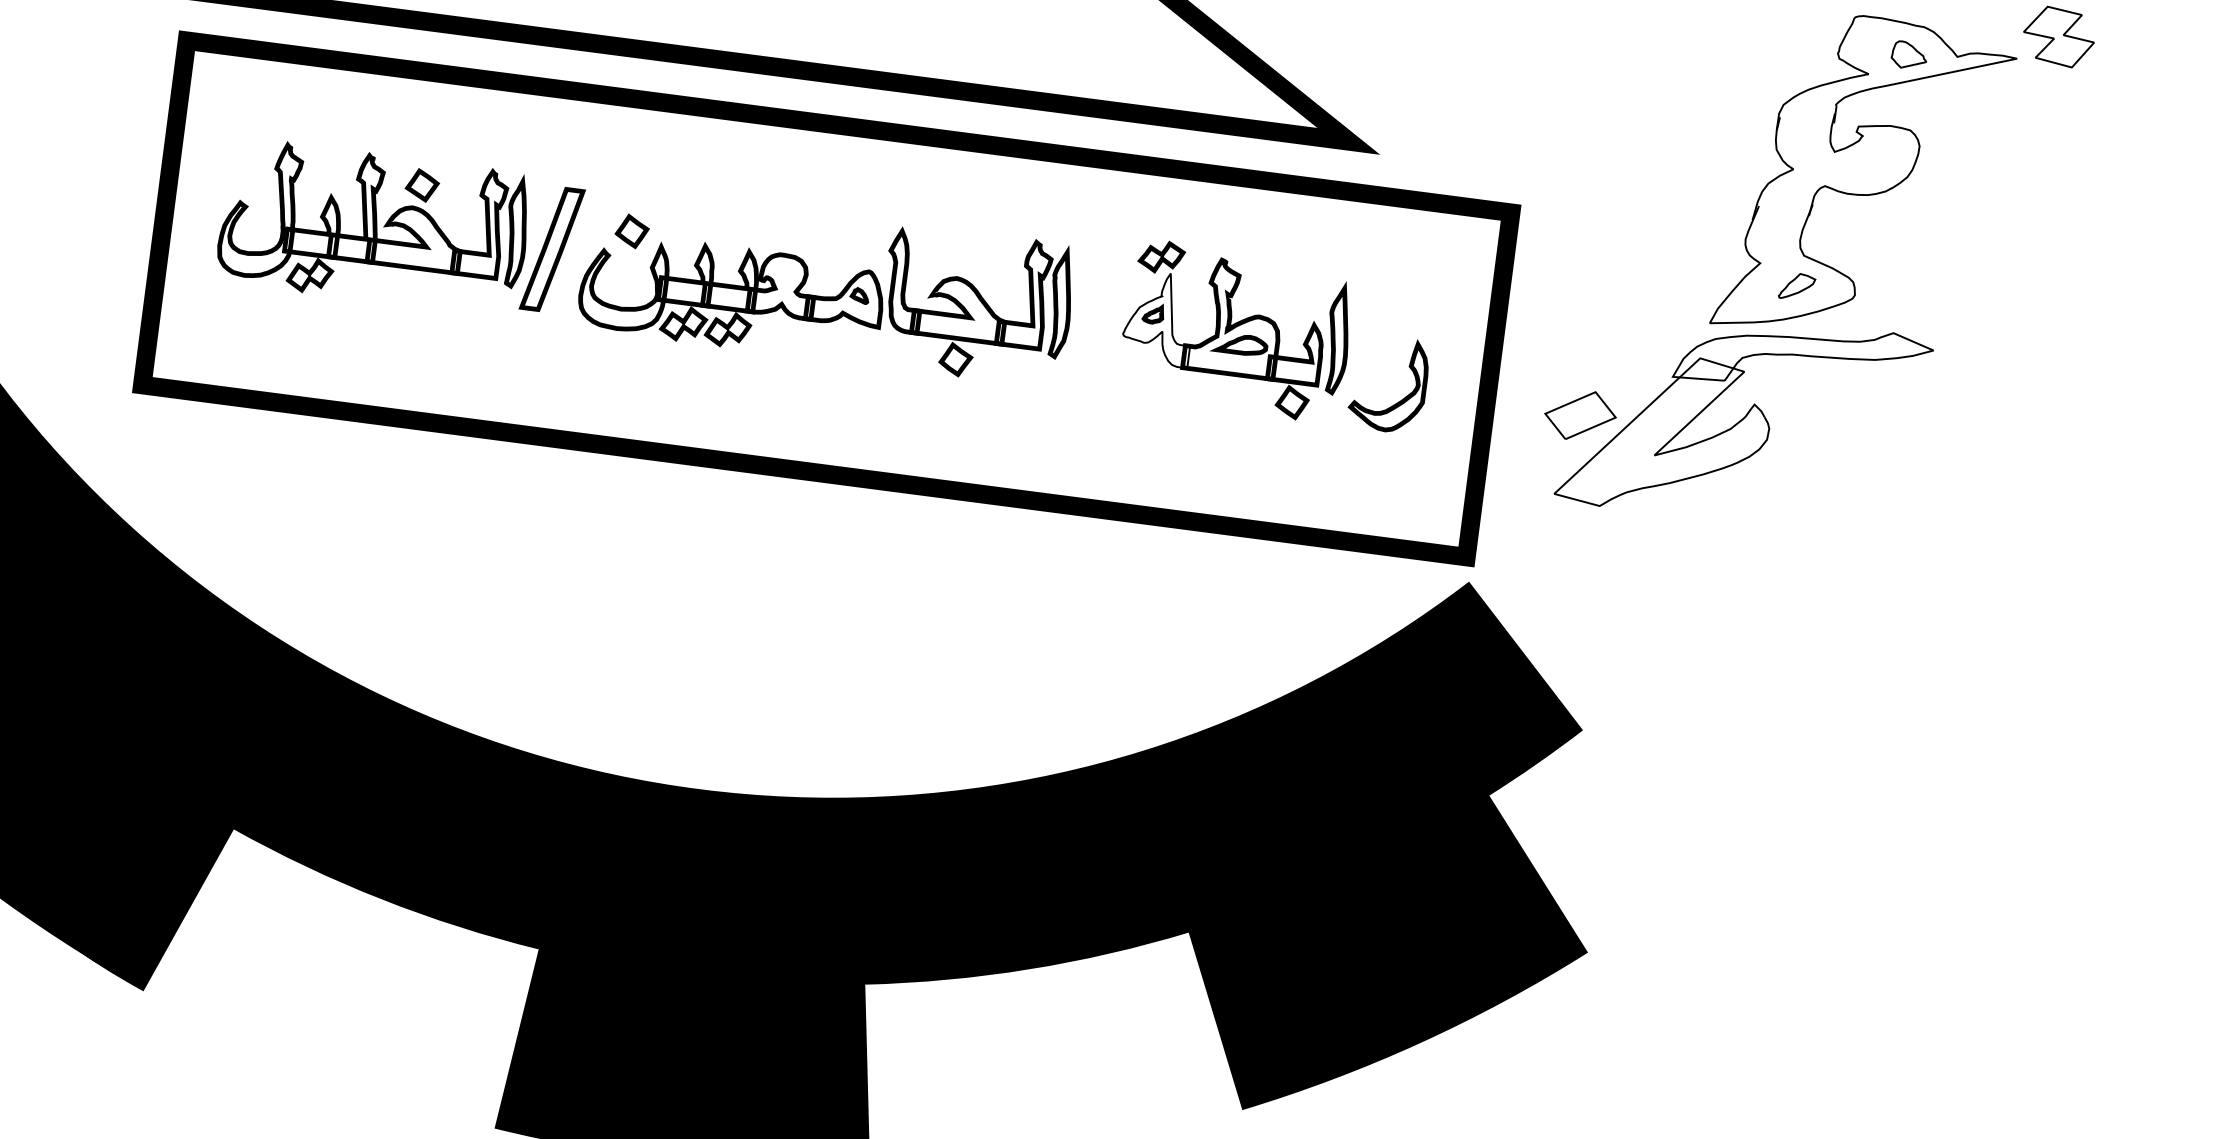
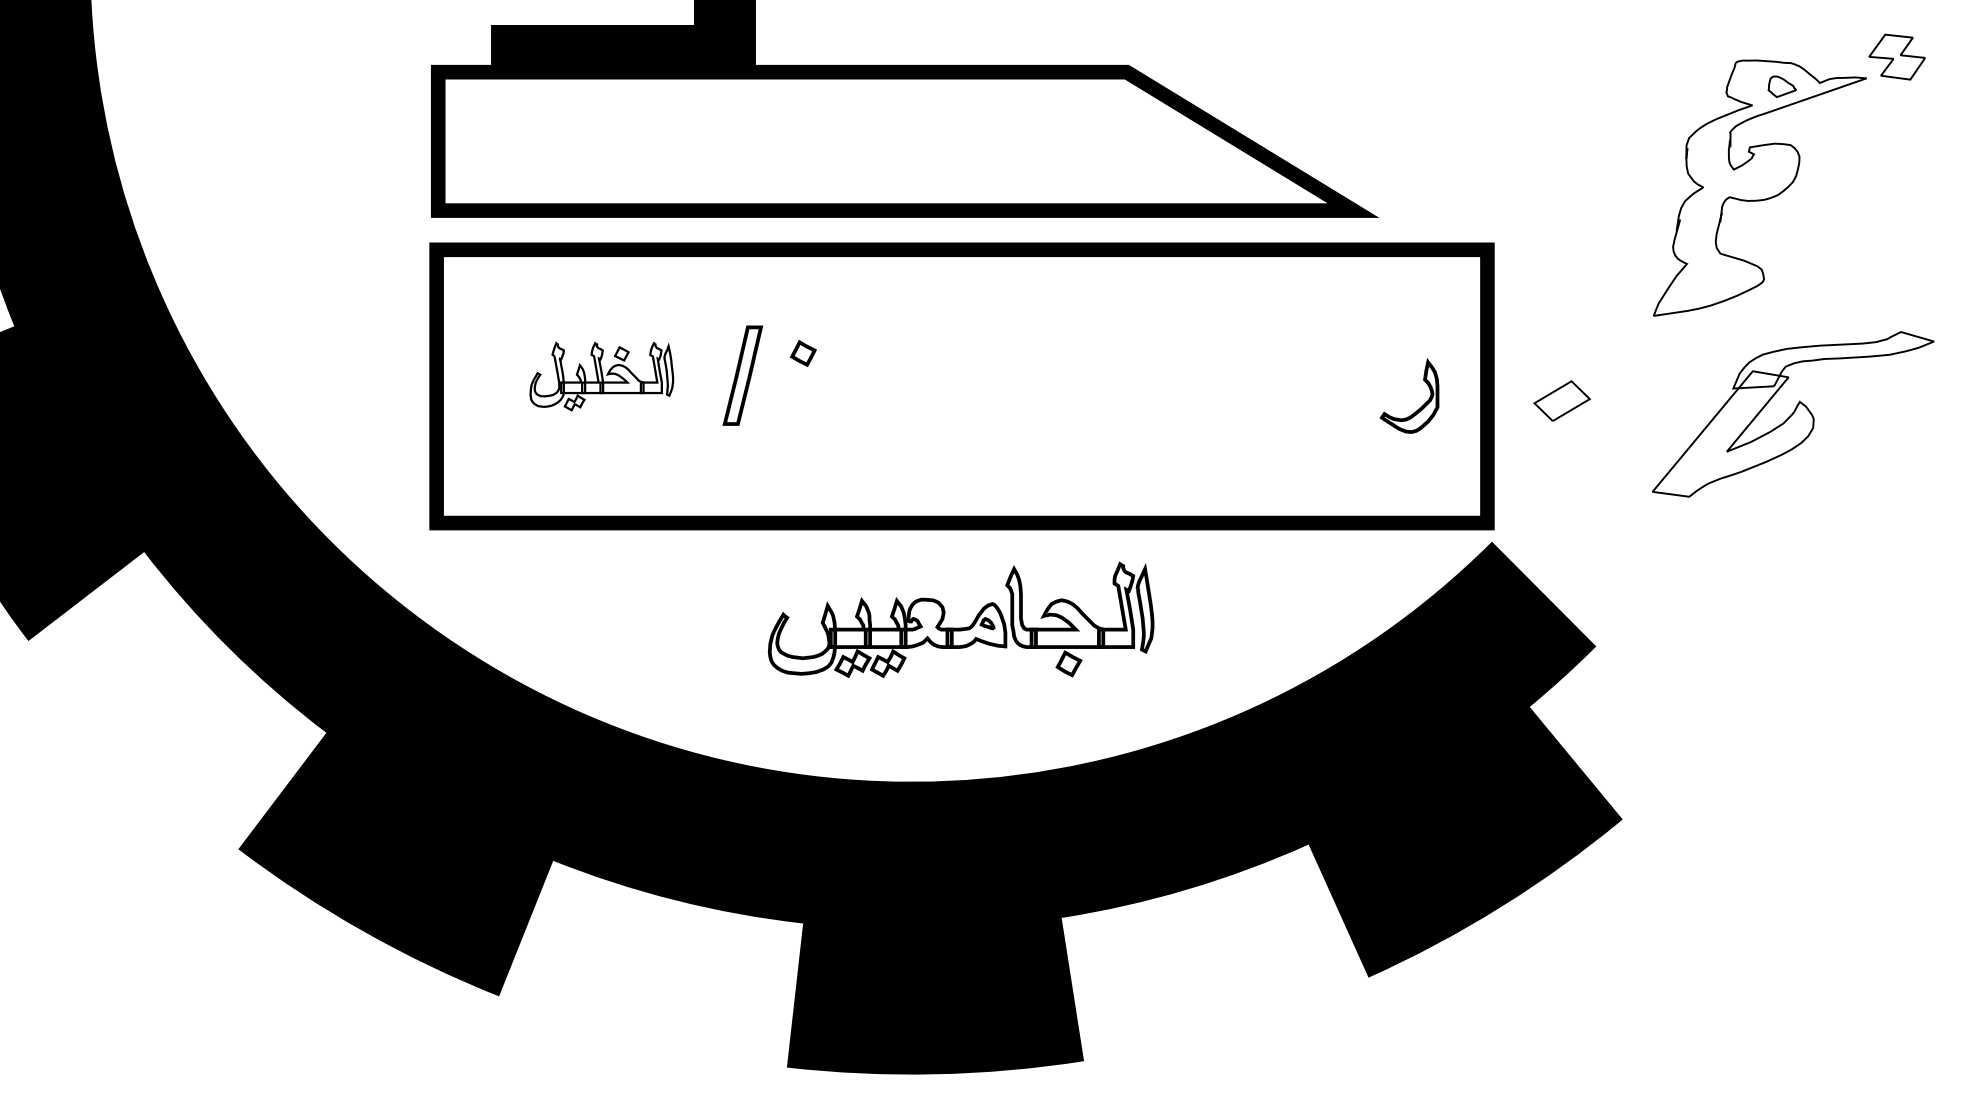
part: (374, 227) -> (601, 376), size x0.6
part: (1796, 286) -> (1717, 278), removed
part: (825, 296) -> (960, 627), moved
part: (1235, 330) -> (1284, 369), removed
part: (1744, 419) -> (1793, 414), moved

